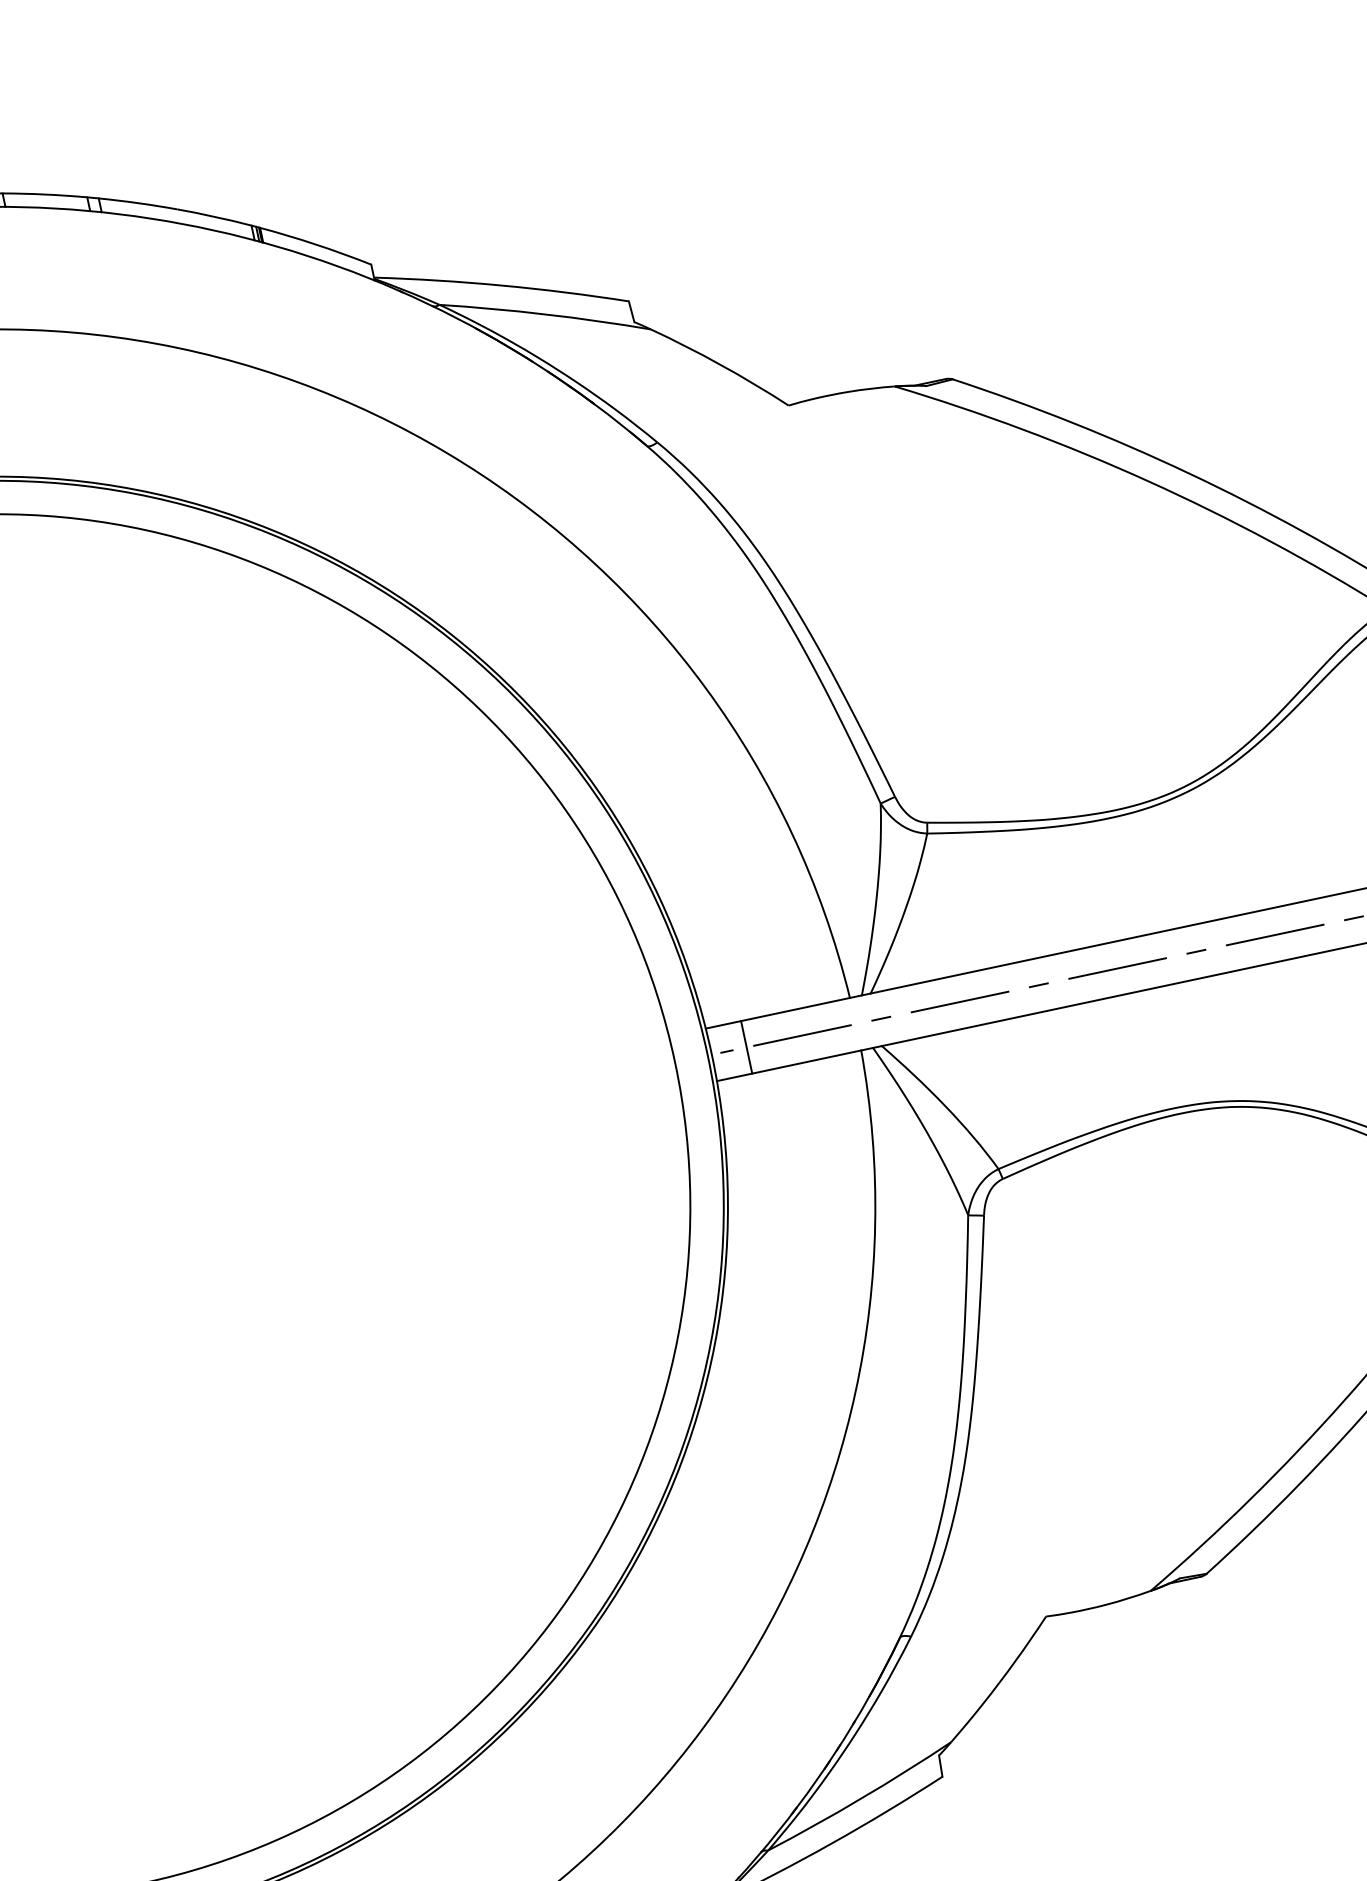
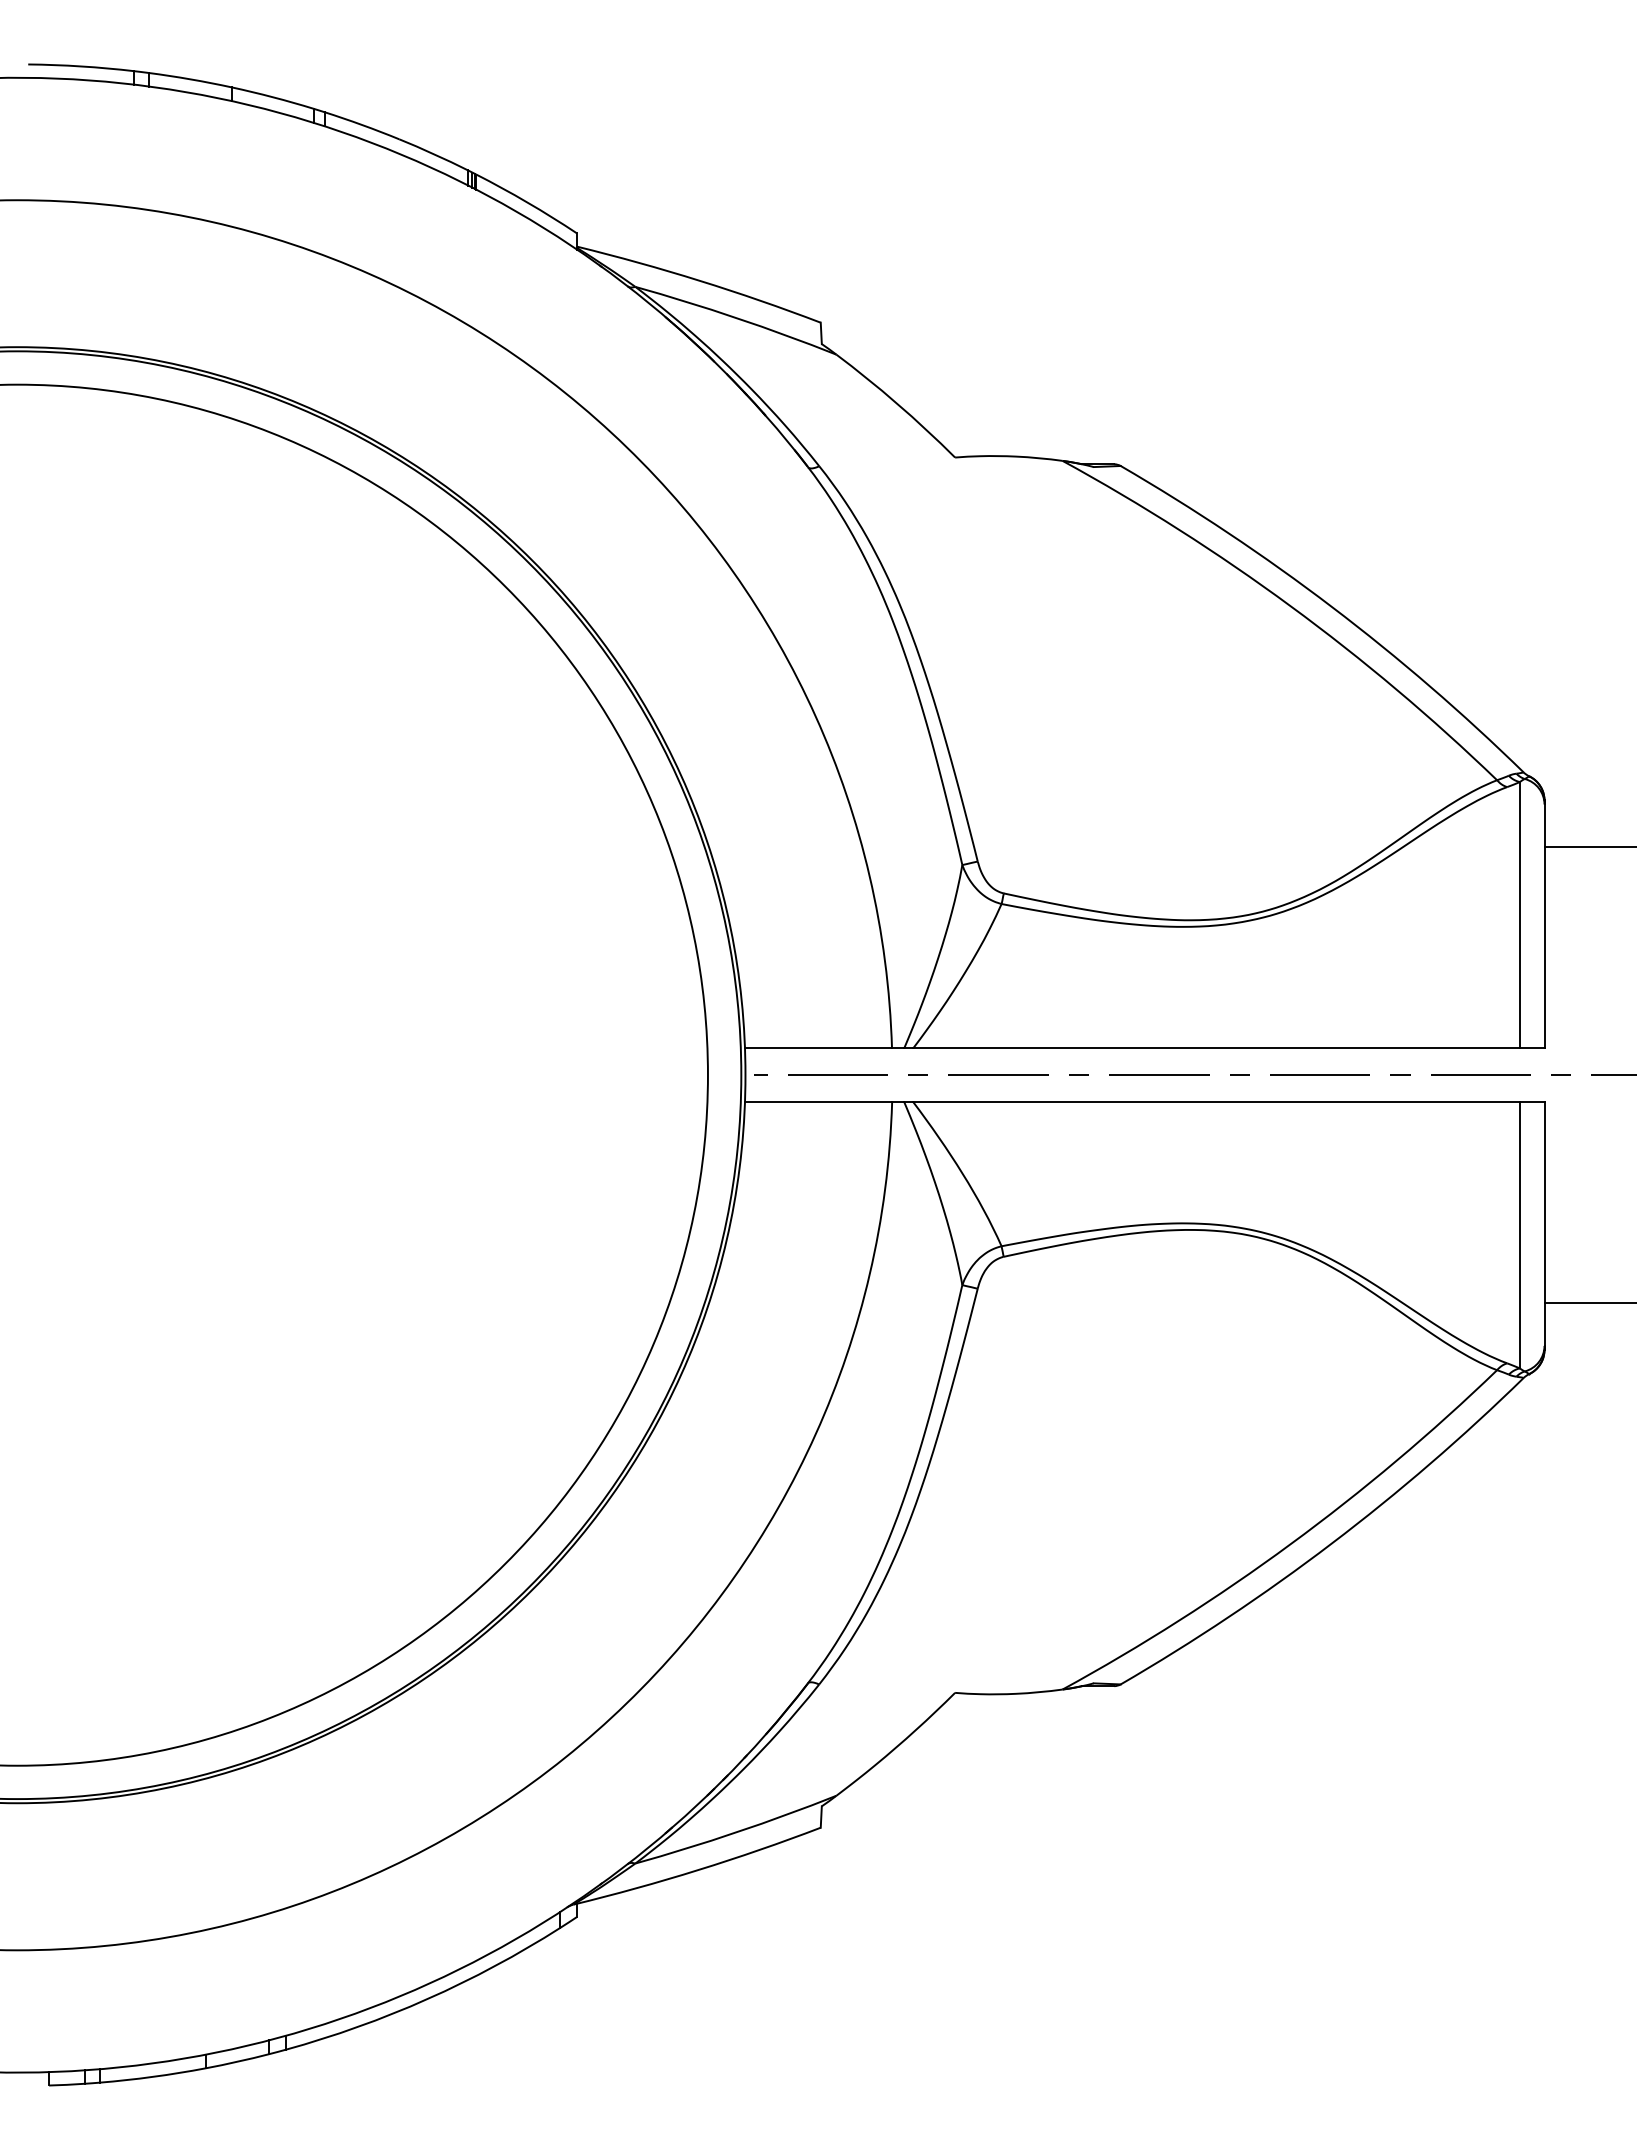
line: (746, 1047) -> (780, 1075), removed

